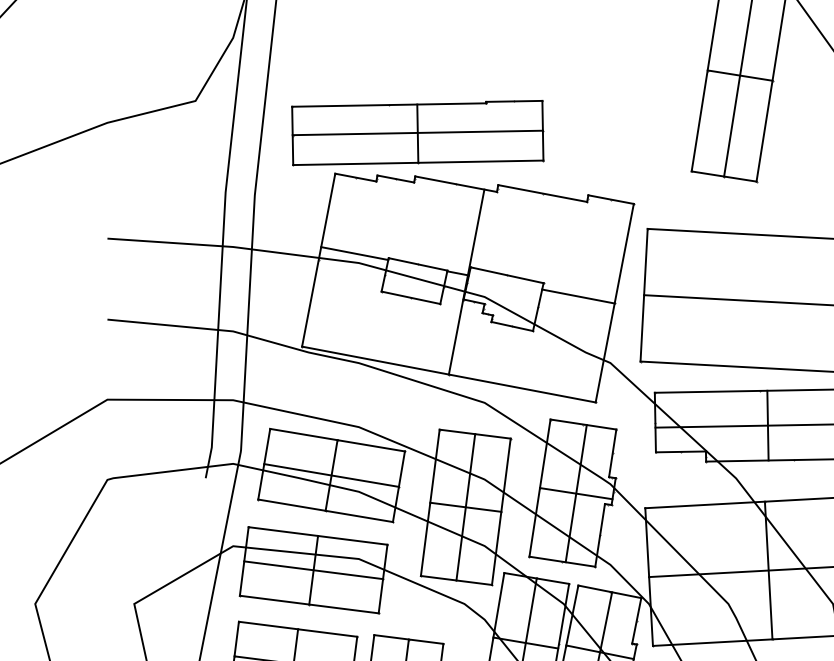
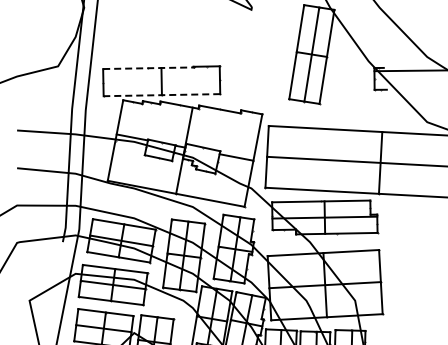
line: (389, 105) -> (148, 68), solid -> dashed
line: (417, 133) -> (161, 81), removed
line: (417, 163) -> (161, 95), solid -> dashed

